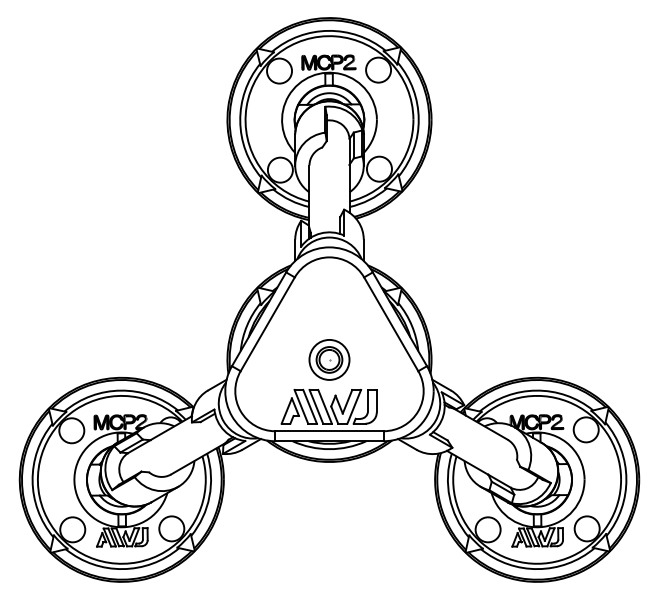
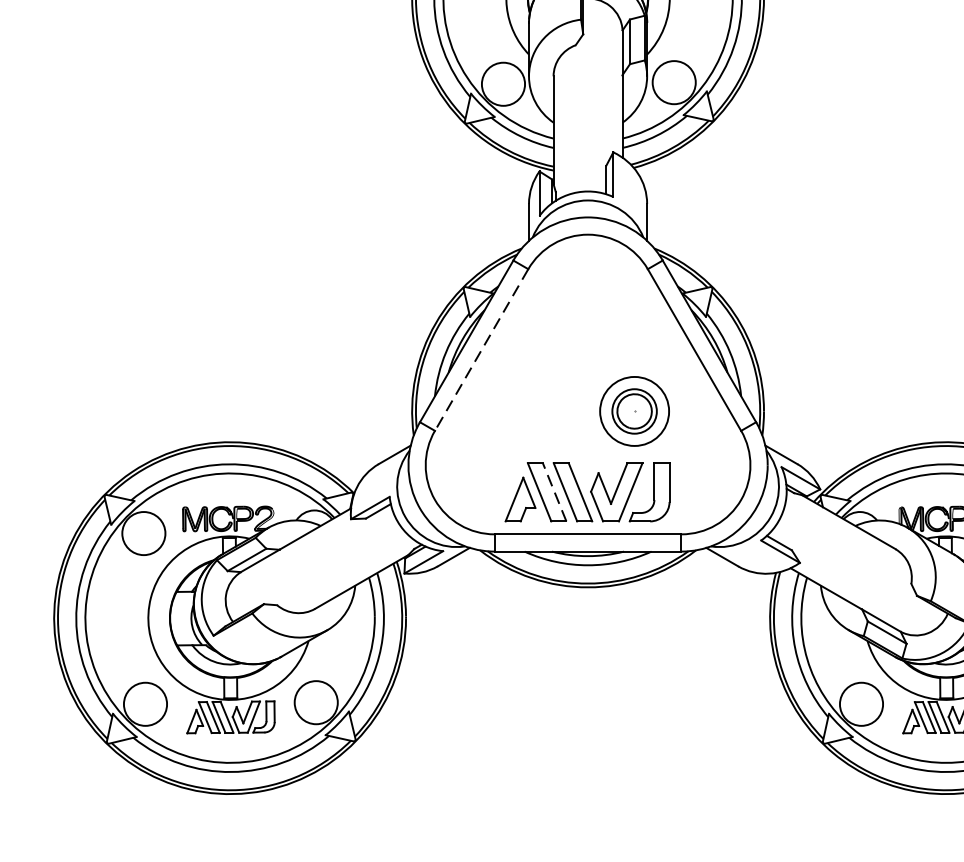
line: (267, 324) -> (481, 350), solid -> dashed
part: (329, 359) -> (634, 410), moved
line: (309, 406) -> (553, 491), solid -> dashed

